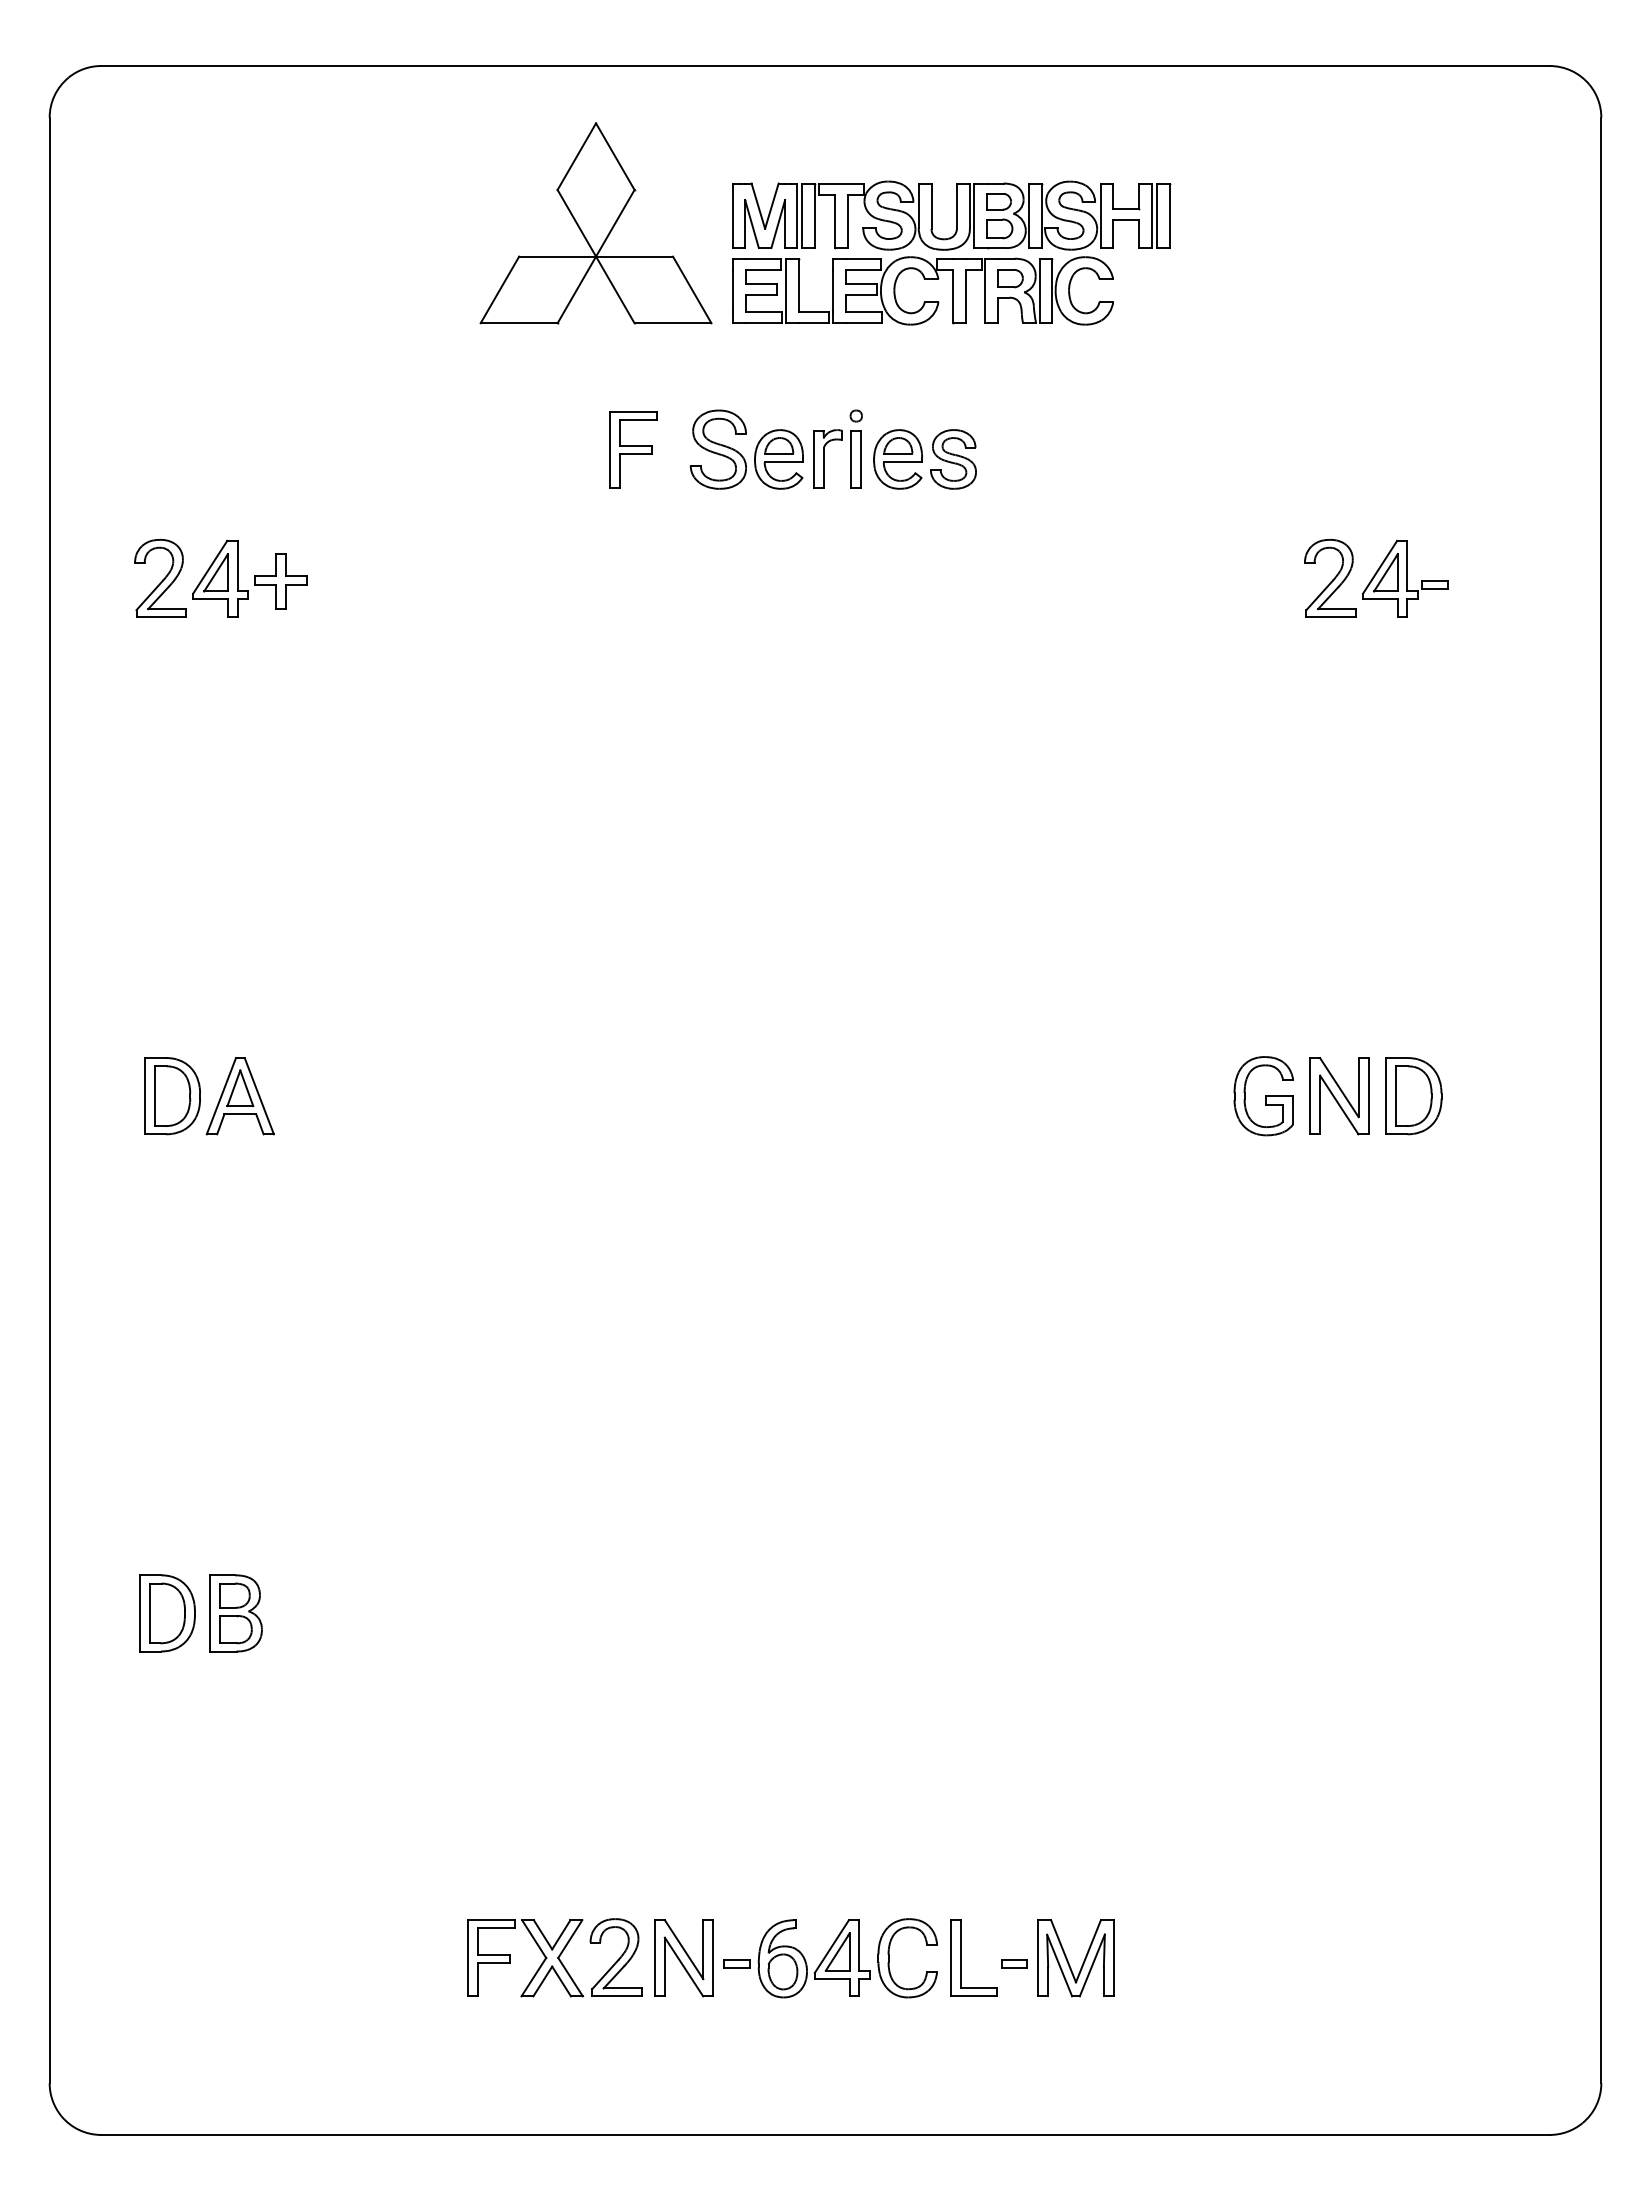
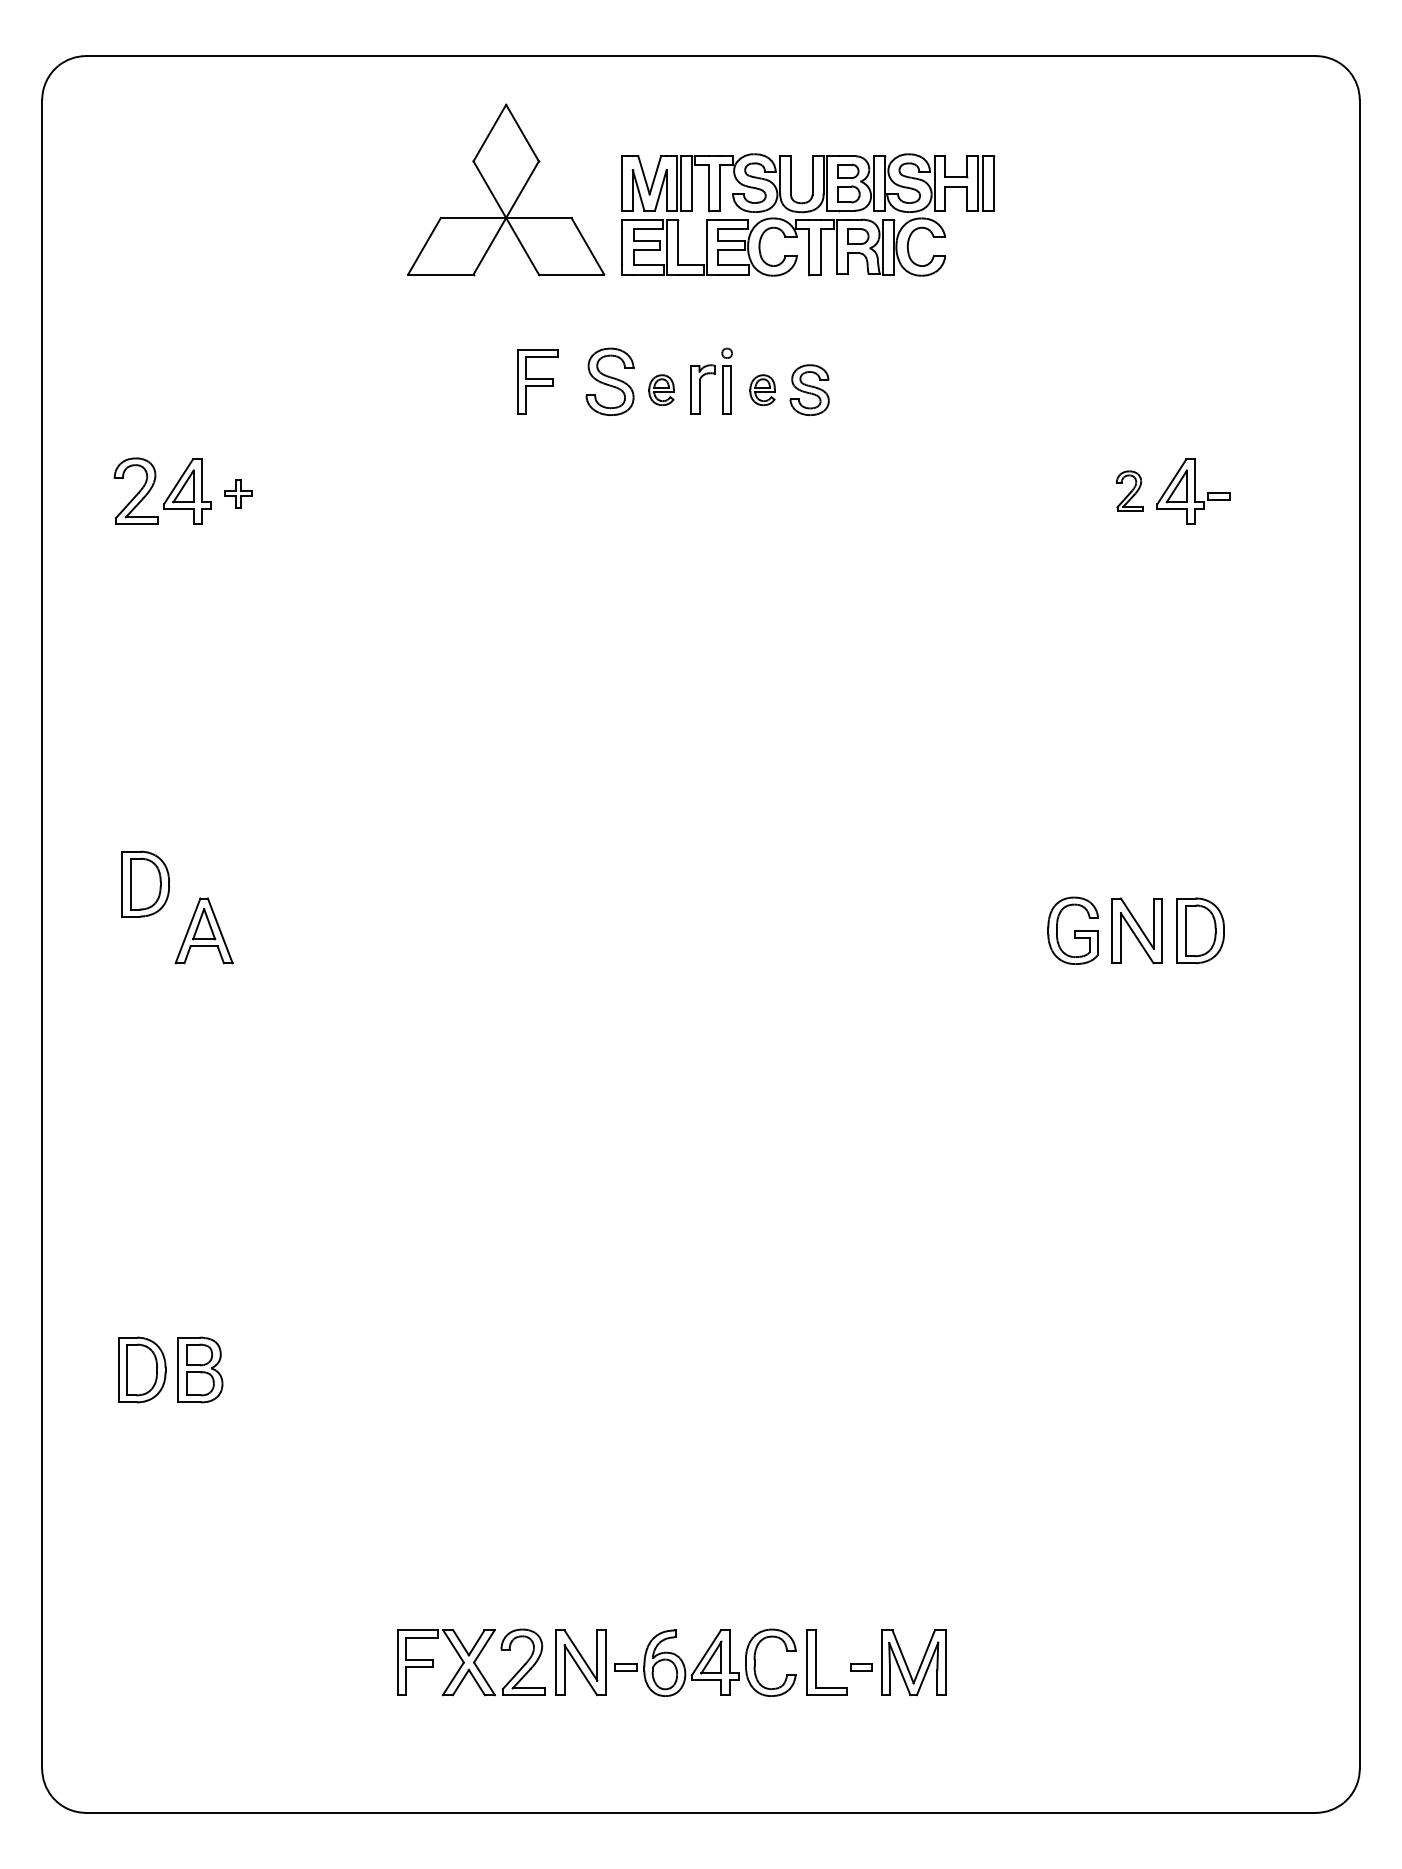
part: (778, 459) -> (661, 390), size x0.6
part: (897, 459) -> (762, 390), size x0.6
part: (1330, 577) -> (1129, 490), size x0.6
part: (280, 581) -> (238, 493), size x0.6
part: (172, 1096) -> (145, 884), moved

